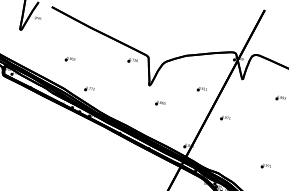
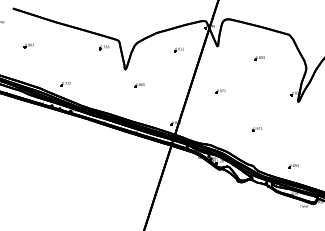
part: (69, 59) -> (28, 45), moved
part: (201, 89) -> (178, 49), moved
part: (225, 118) -> (220, 91), moved

